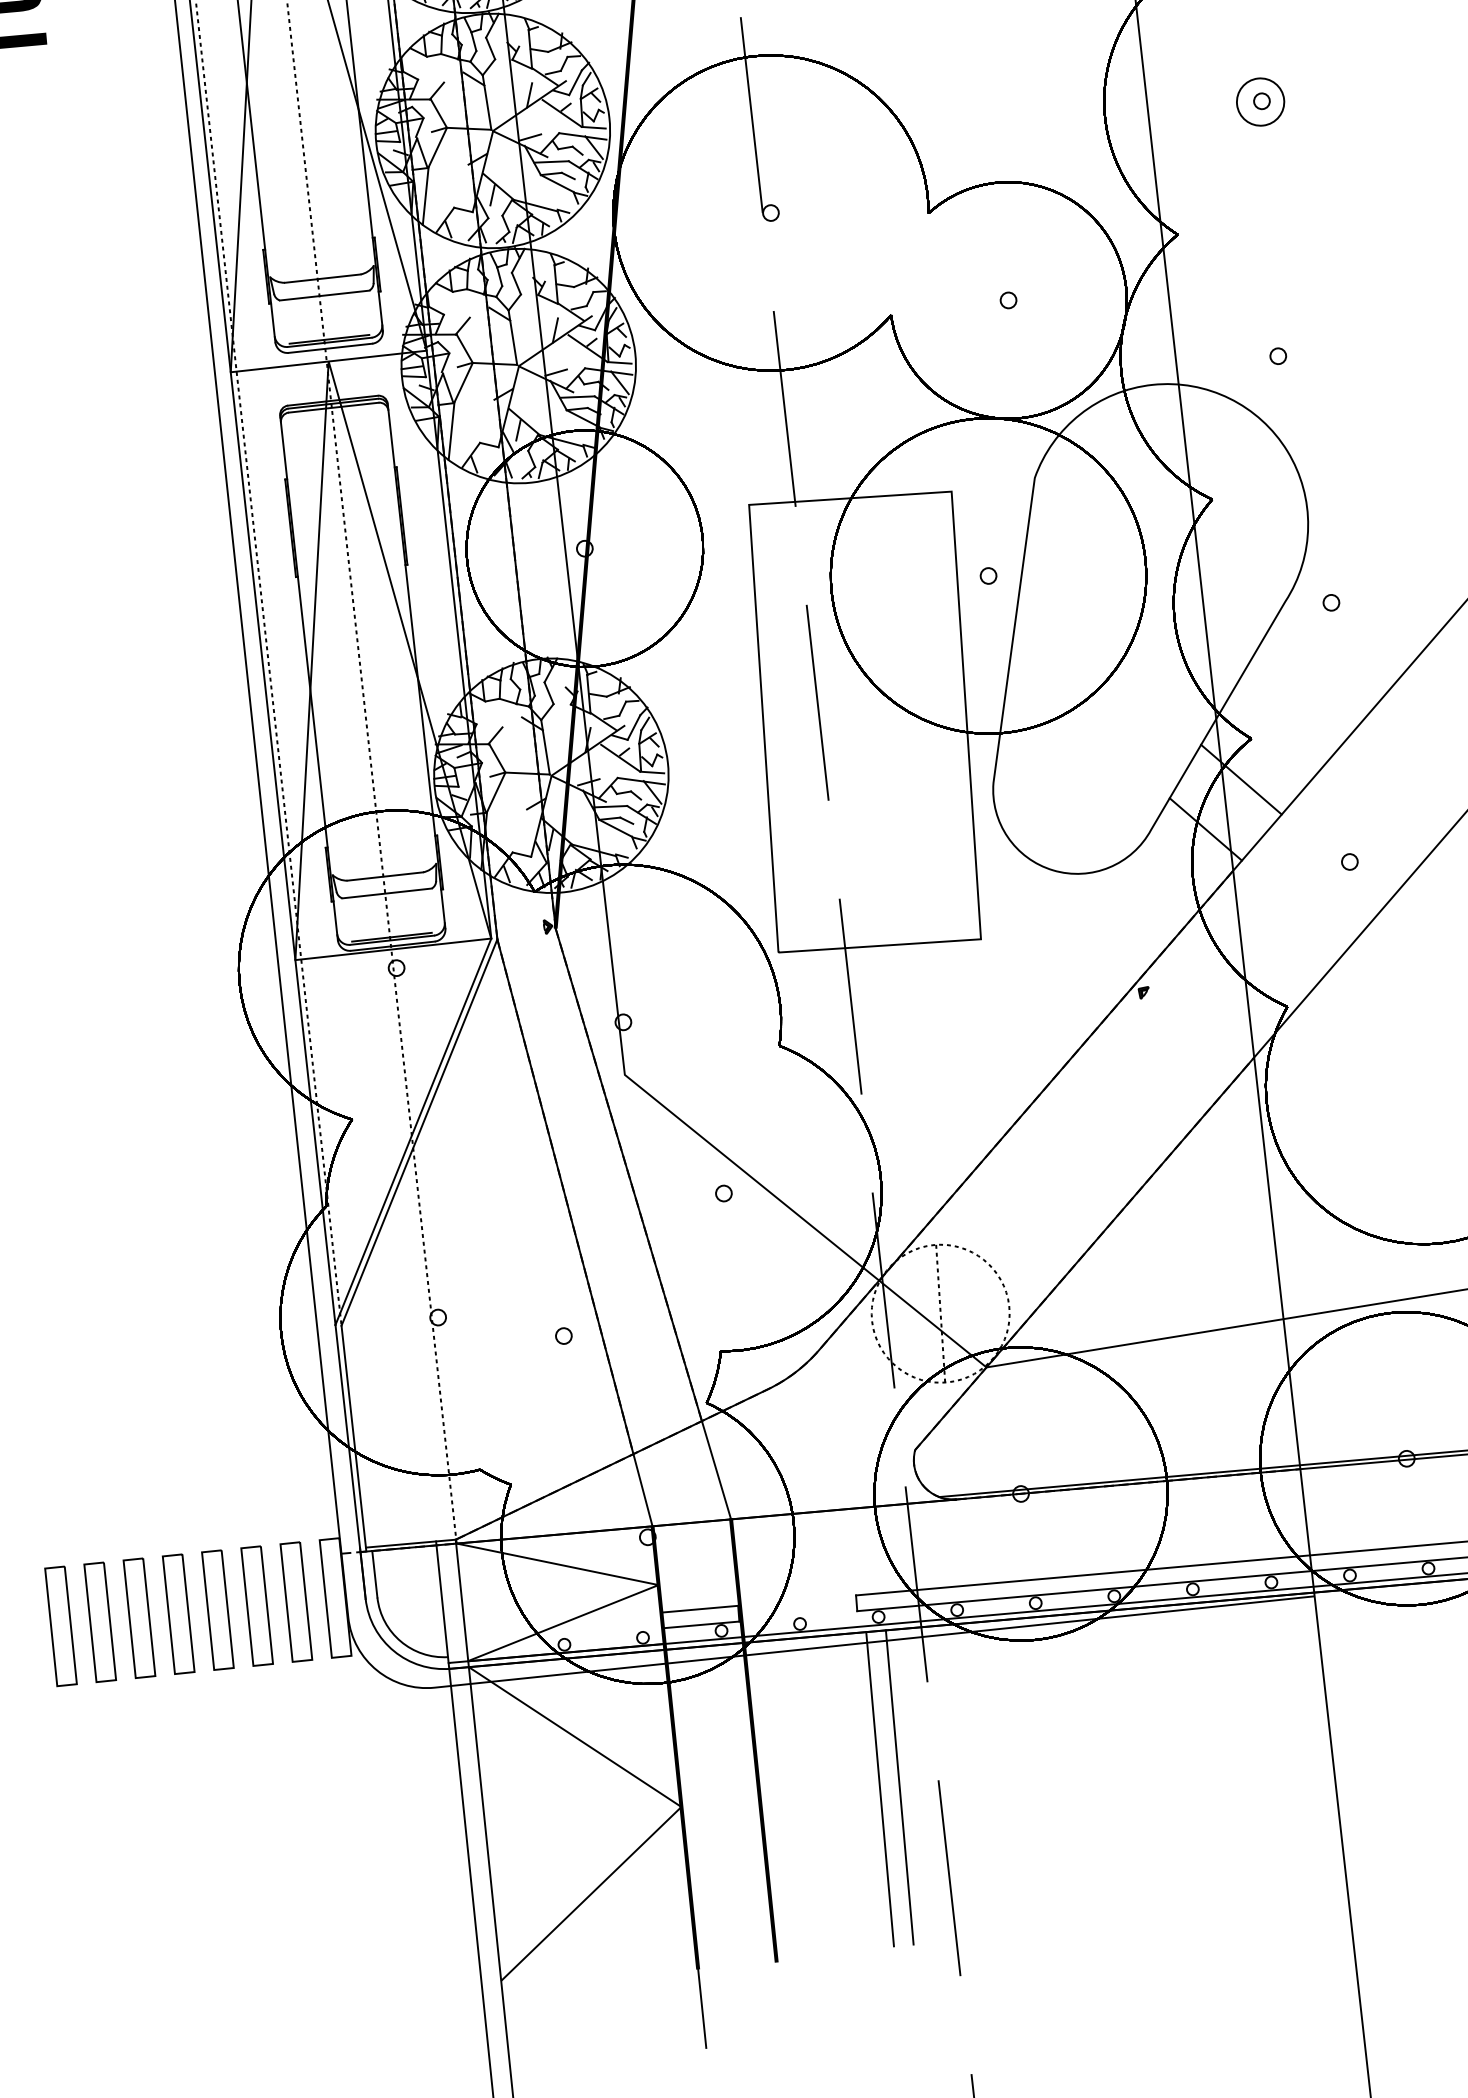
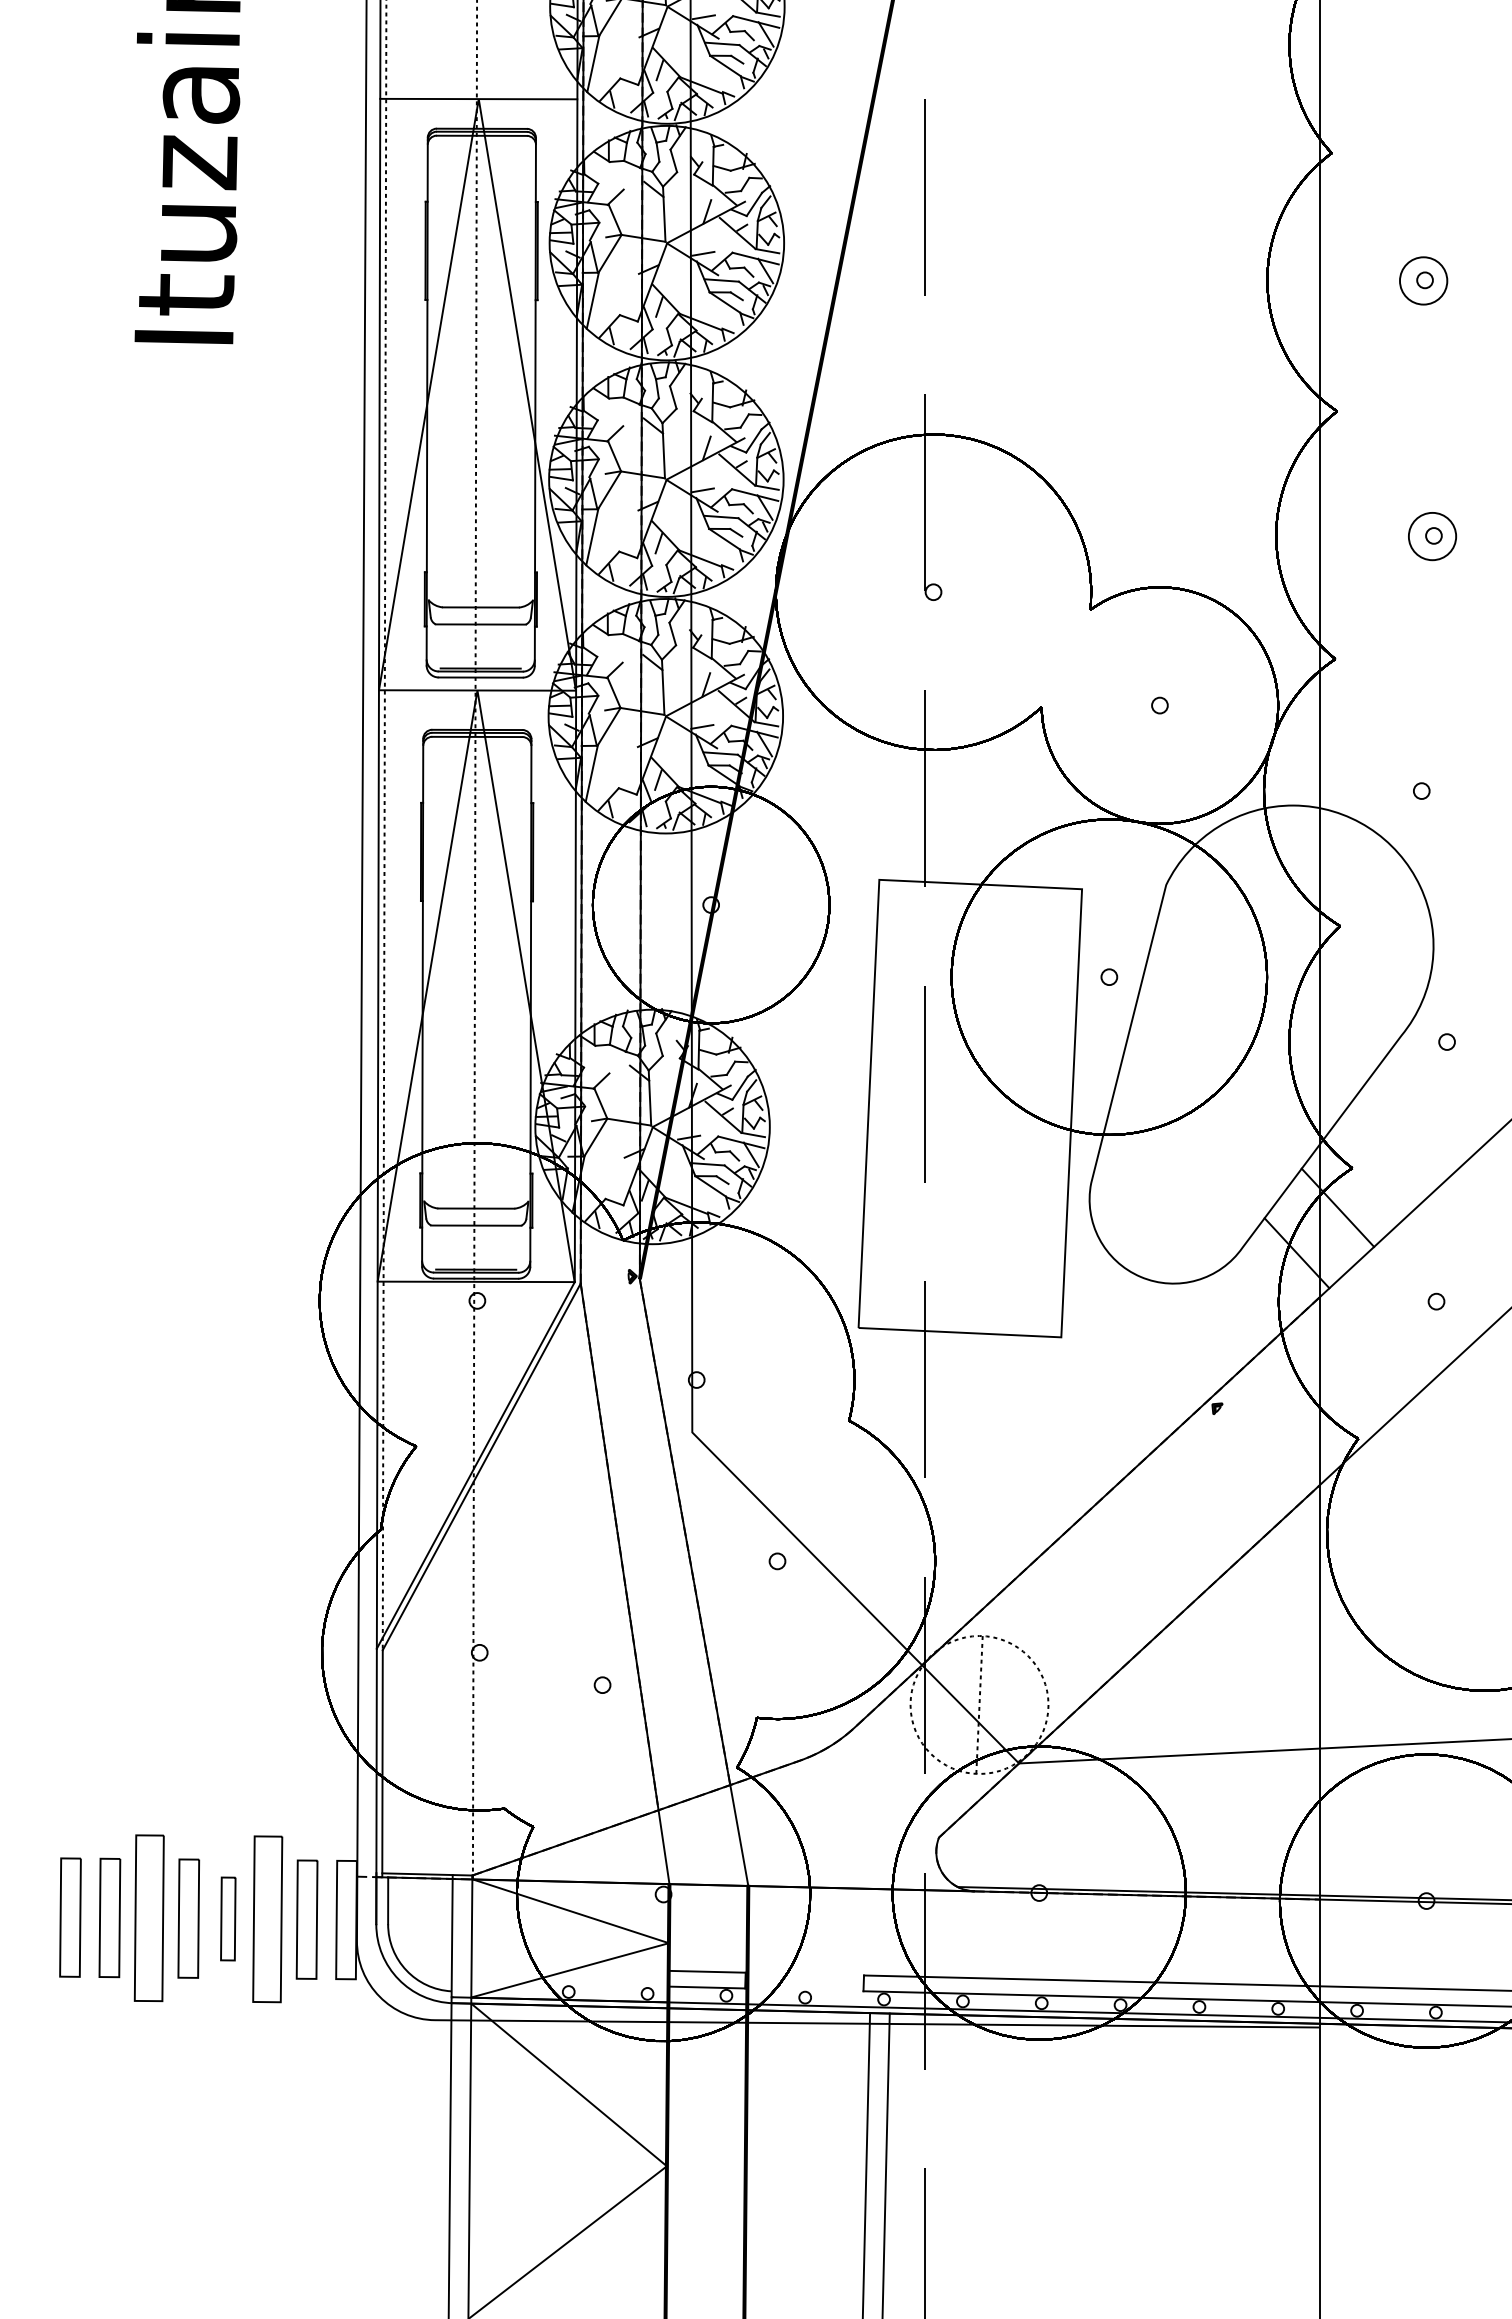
part: (257, 1606) -> (267, 1919), size x1.4
part: (218, 1609) -> (228, 1918), size x0.7
part: (139, 1618) -> (149, 1918), size x1.4

